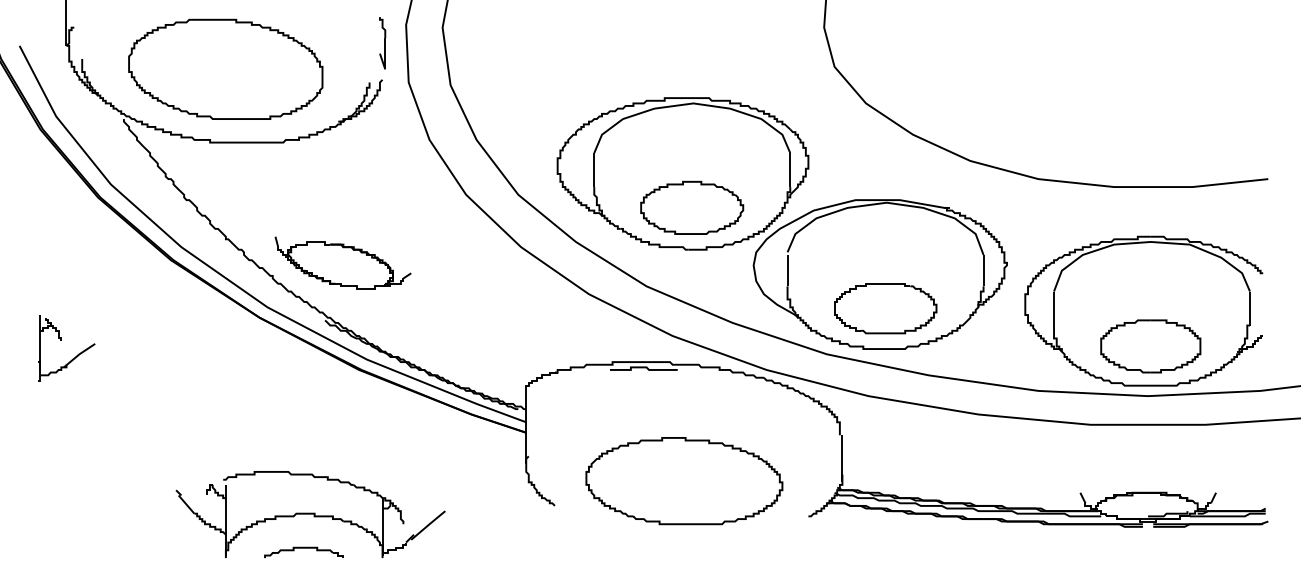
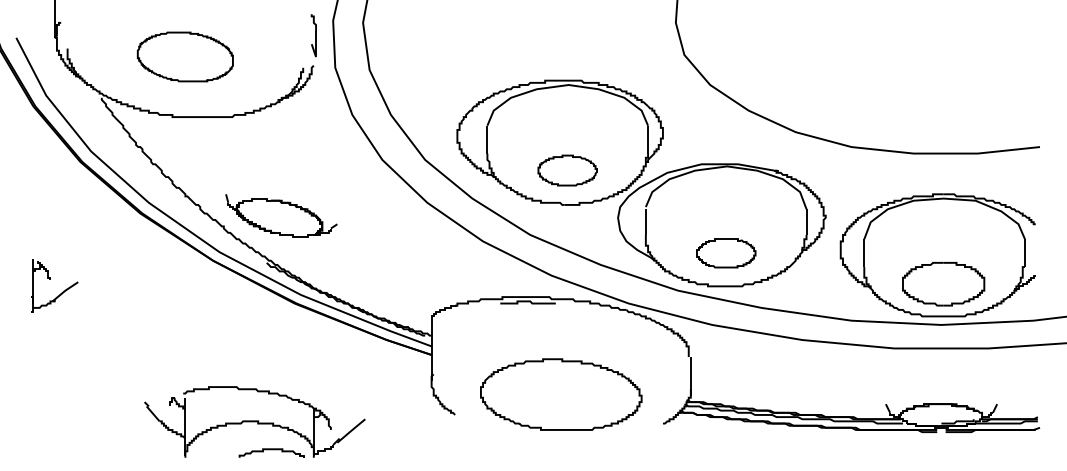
part: (225, 68) -> (185, 56), size x0.6
part: (692, 207) -> (567, 170), size x0.7
part: (885, 308) -> (726, 253), size x0.7
part: (303, 552) -> (271, 453), moved

